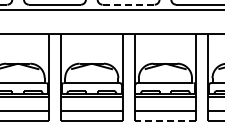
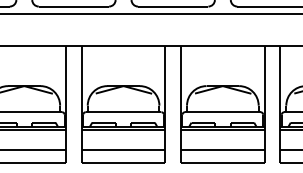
line: (129, 4) -> (174, 6), dashed -> solid
line: (165, 120) -> (222, 162), dashed -> solid

